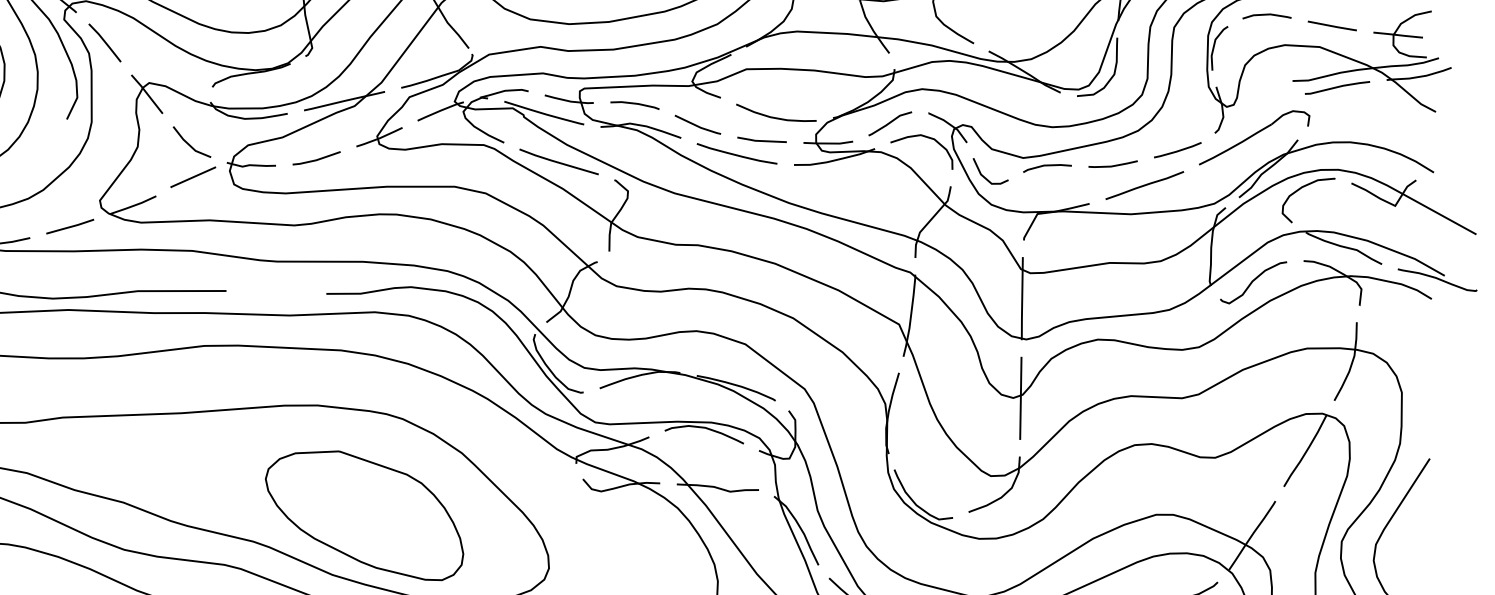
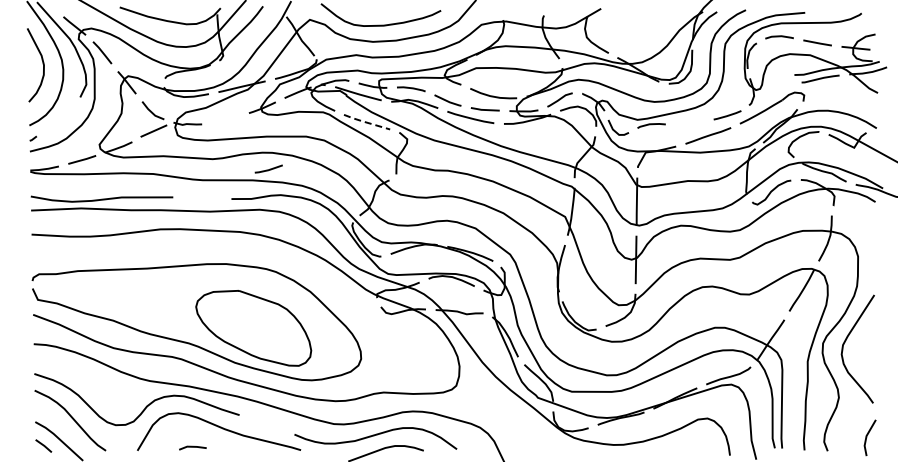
line: (316, 159) -> (268, 169), moved
line: (558, 162) -> (366, 122), solid -> dashed
line: (1112, 164) -> (689, 123), removed

